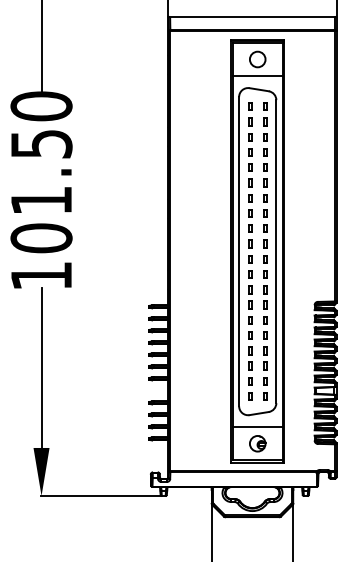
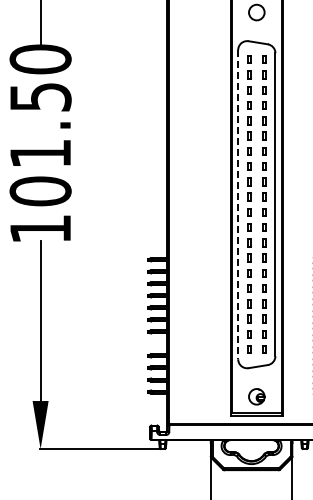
line: (257, 76) -> (256, 29), removed
line: (239, 251) -> (238, 204), solid -> dashed
line: (257, 427) -> (256, 380), removed

